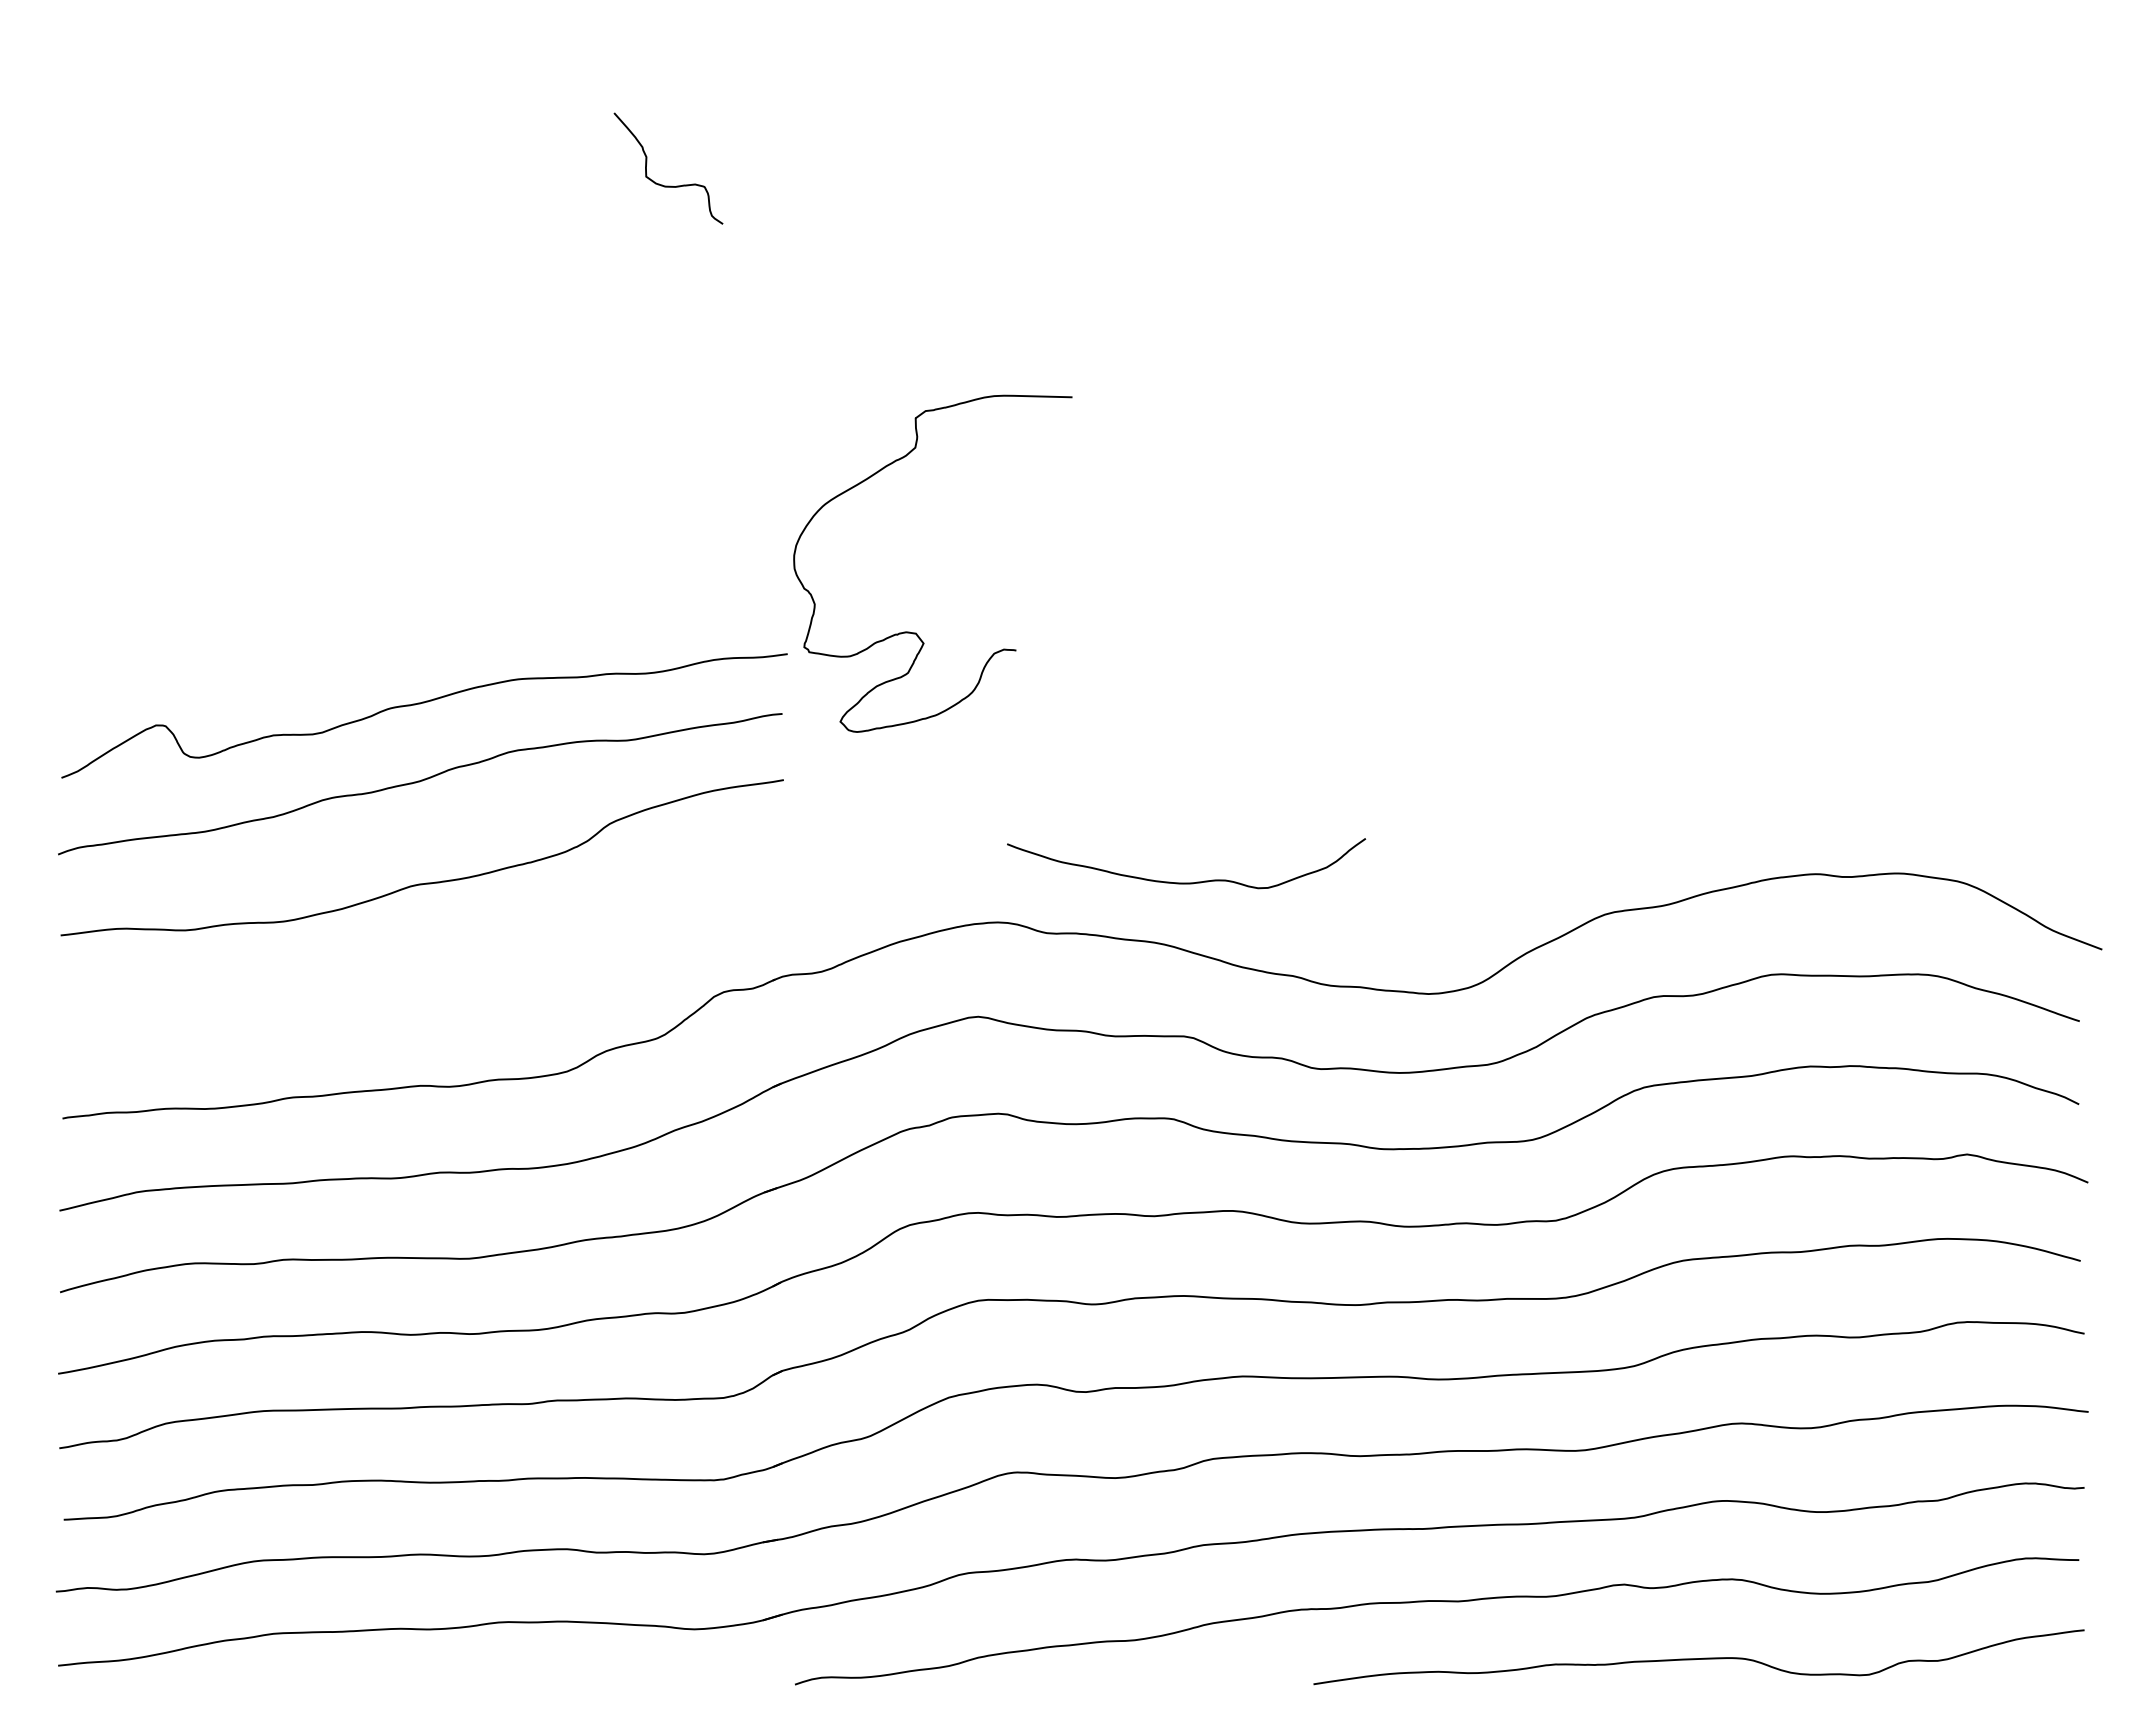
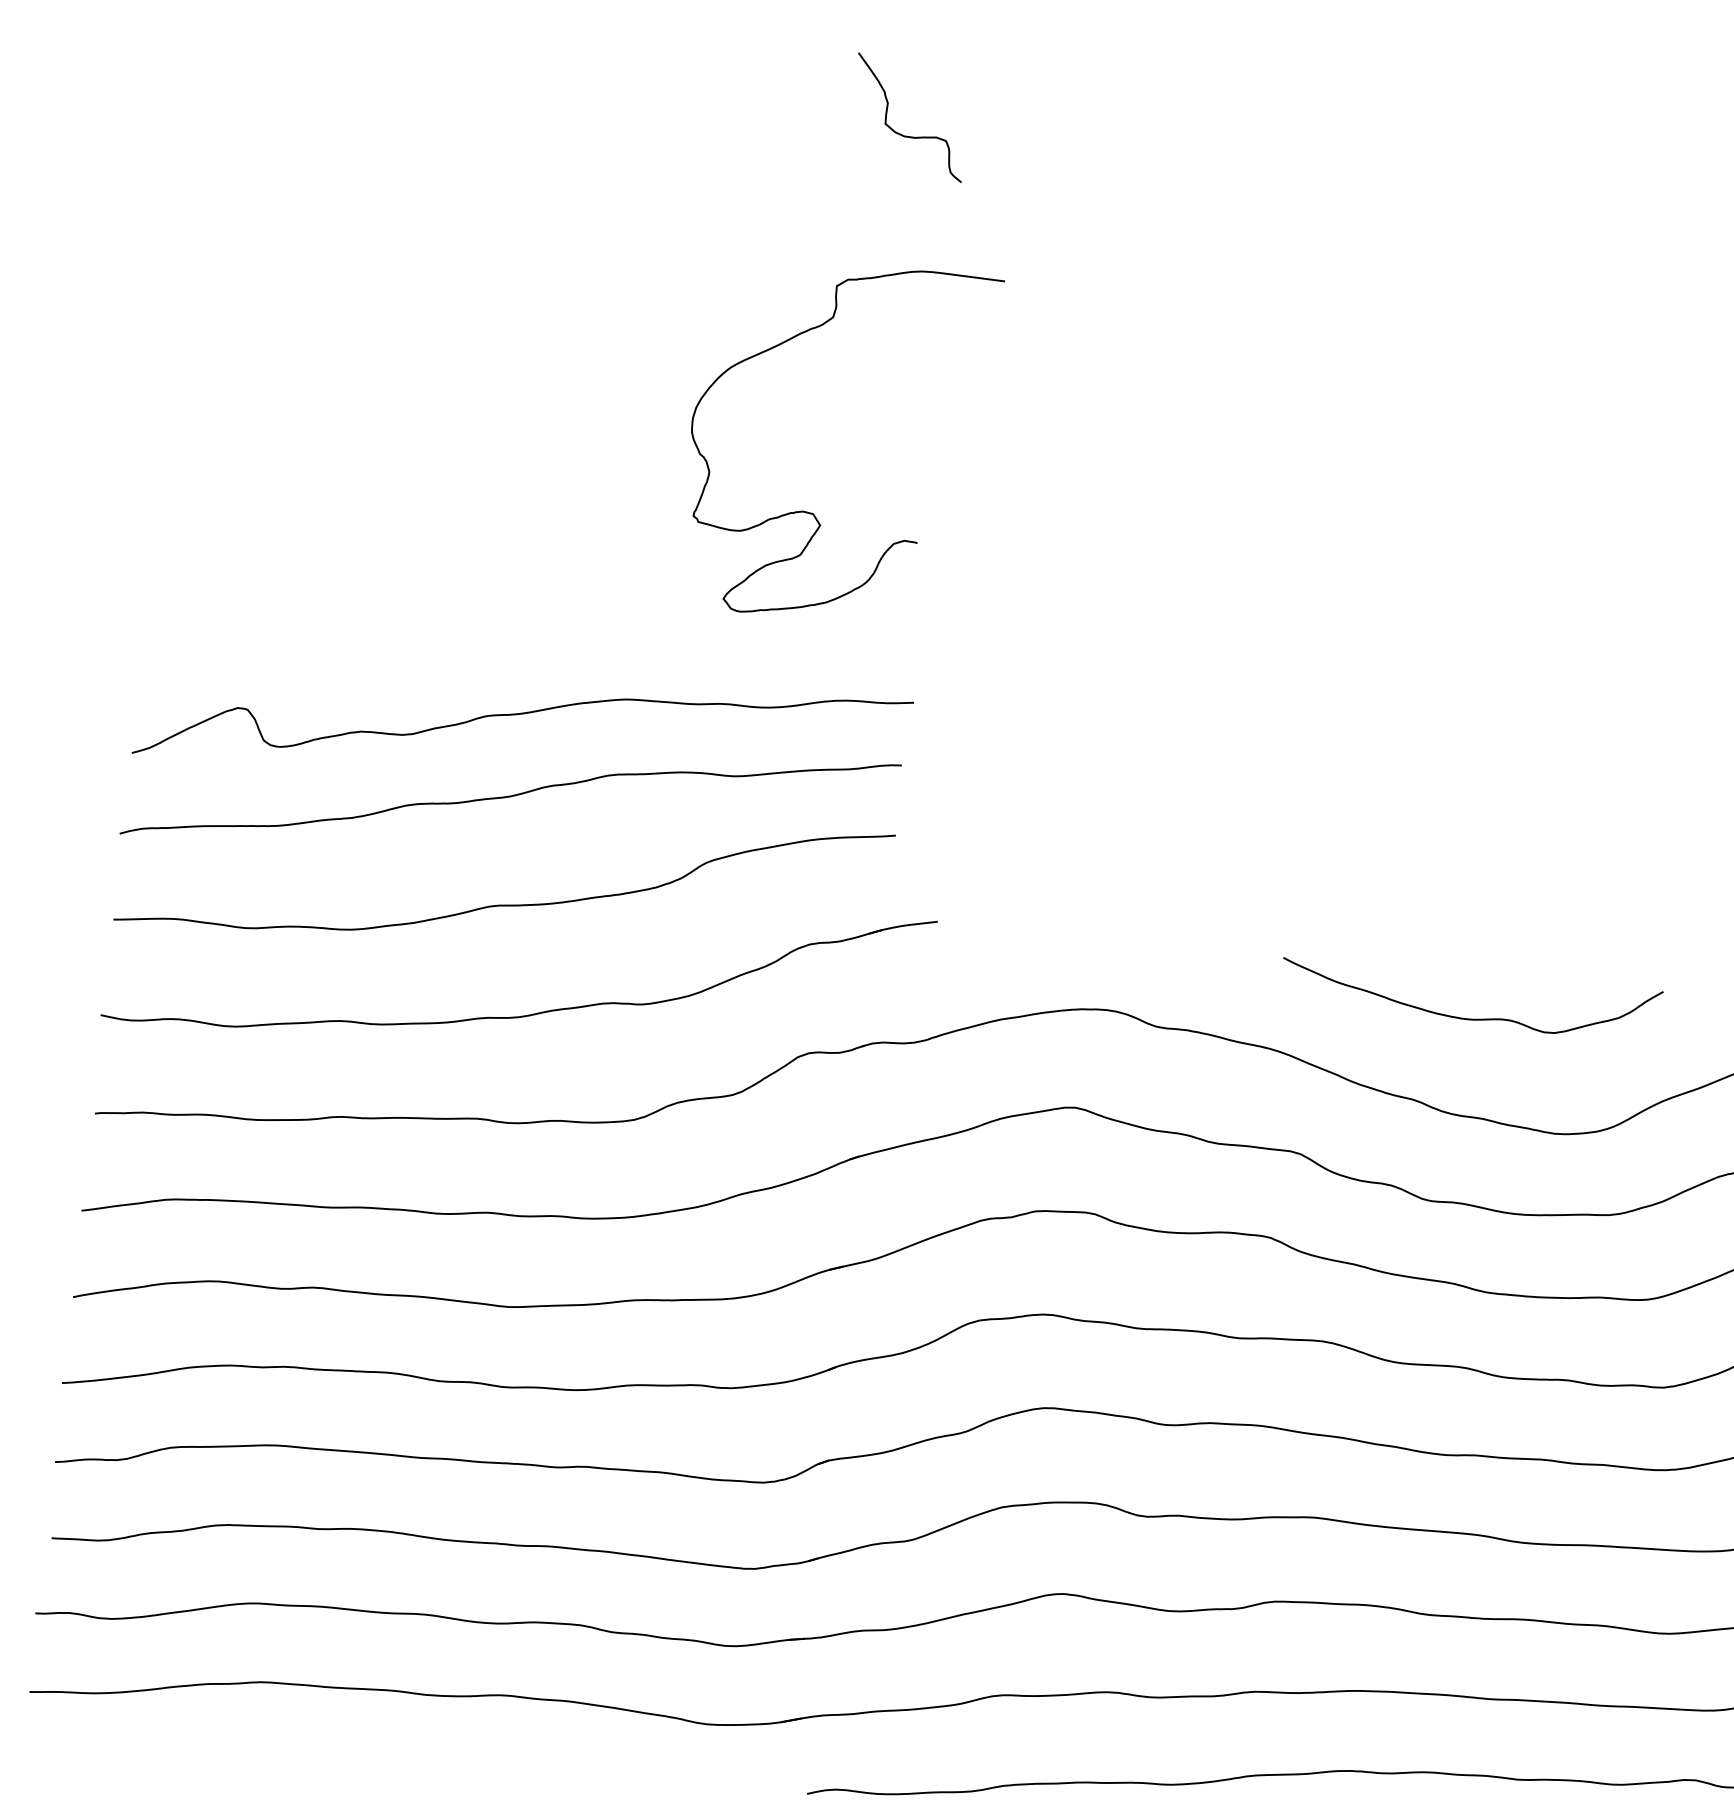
curve: (668, 185) -> (908, 135), moved
curve: (916, 632) -> (813, 512), moved
curve: (1186, 882) -> (1468, 1018), moved
part: (453, 984) -> (523, 1015), added

